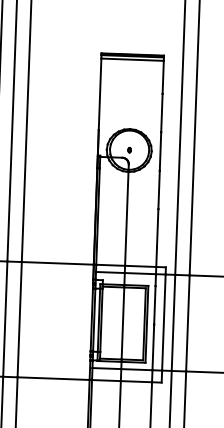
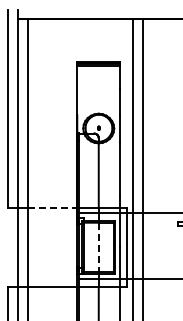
line: (57, 262) -> (52, 207), solid -> dashed
line: (122, 323) -> (98, 247), solid -> dashed

